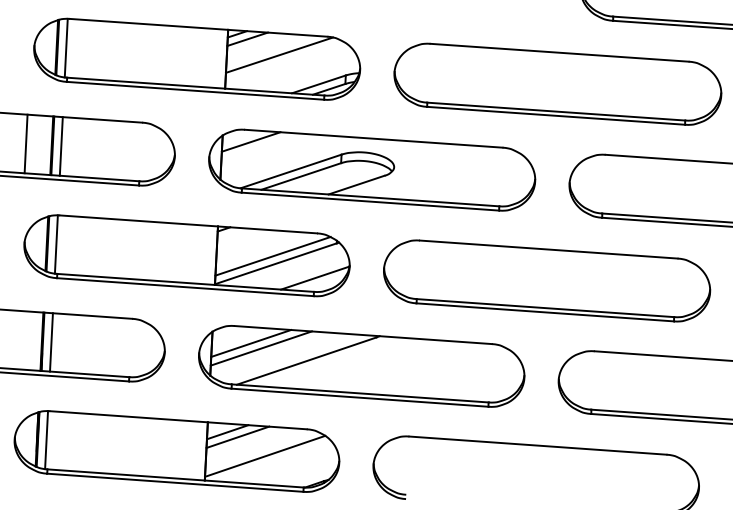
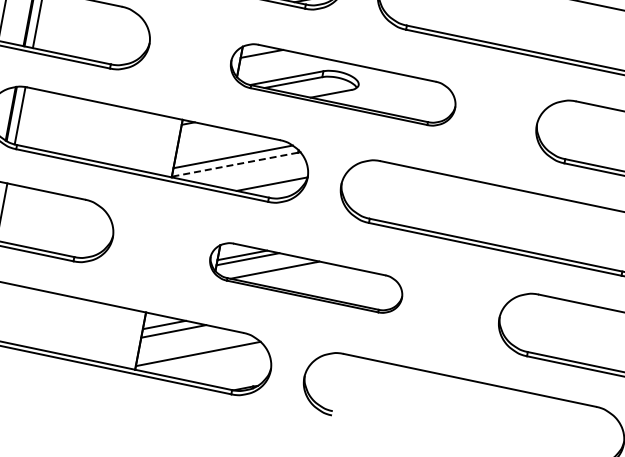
part: (372, 169) -> (343, 84), size x0.7
line: (275, 263) -> (234, 164), solid -> dashed
part: (361, 366) -> (305, 278), size x0.6

